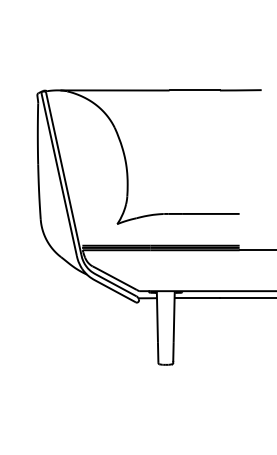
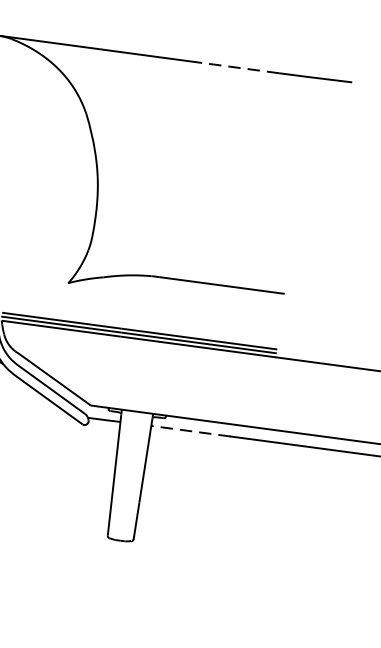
line: (194, 90) -> (234, 67), solid -> dashed
line: (197, 298) -> (191, 431), solid -> dashed

